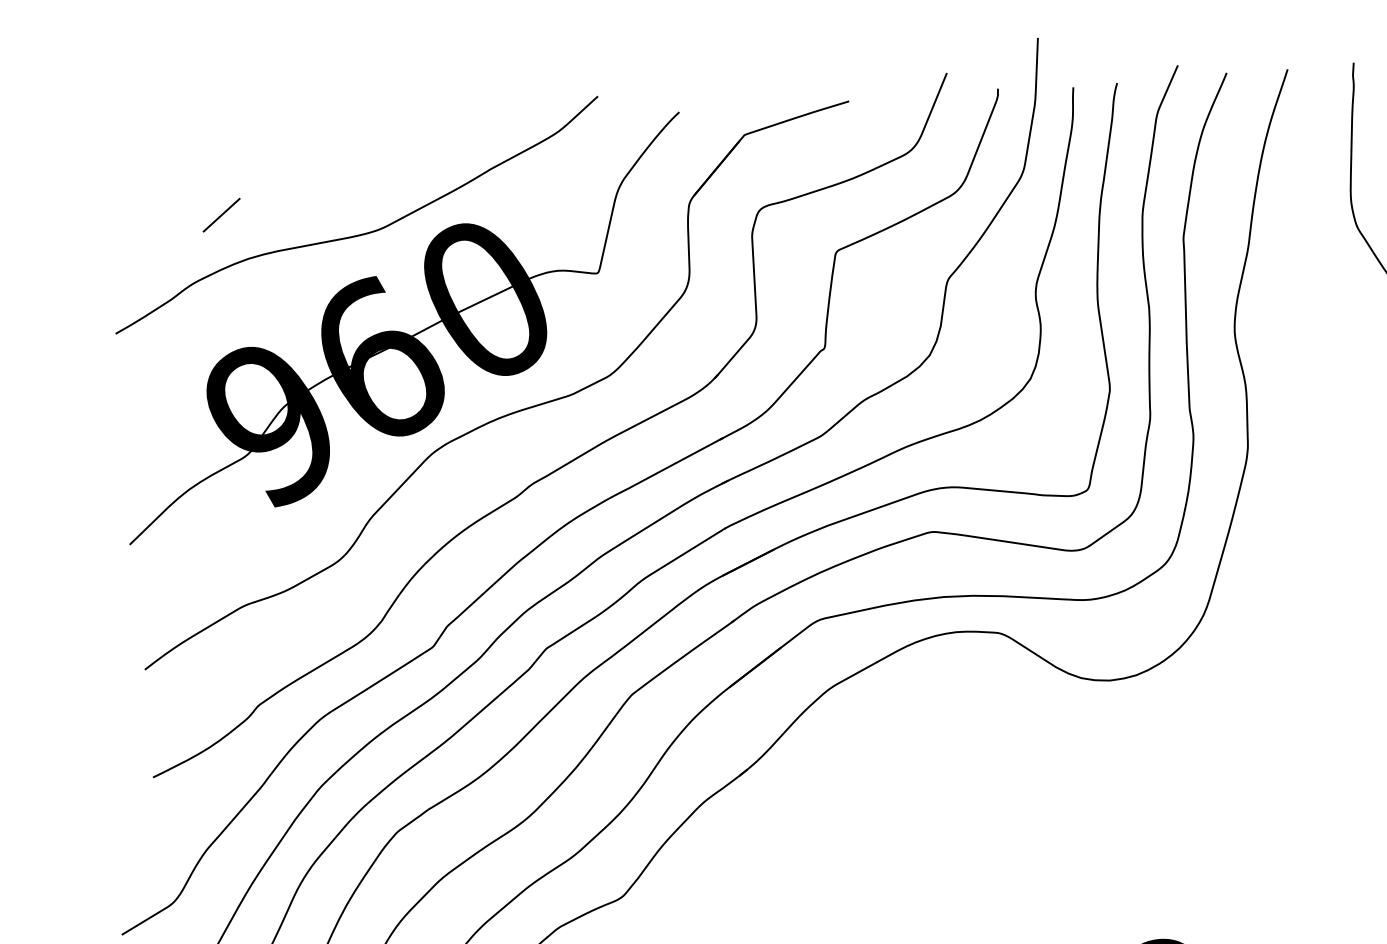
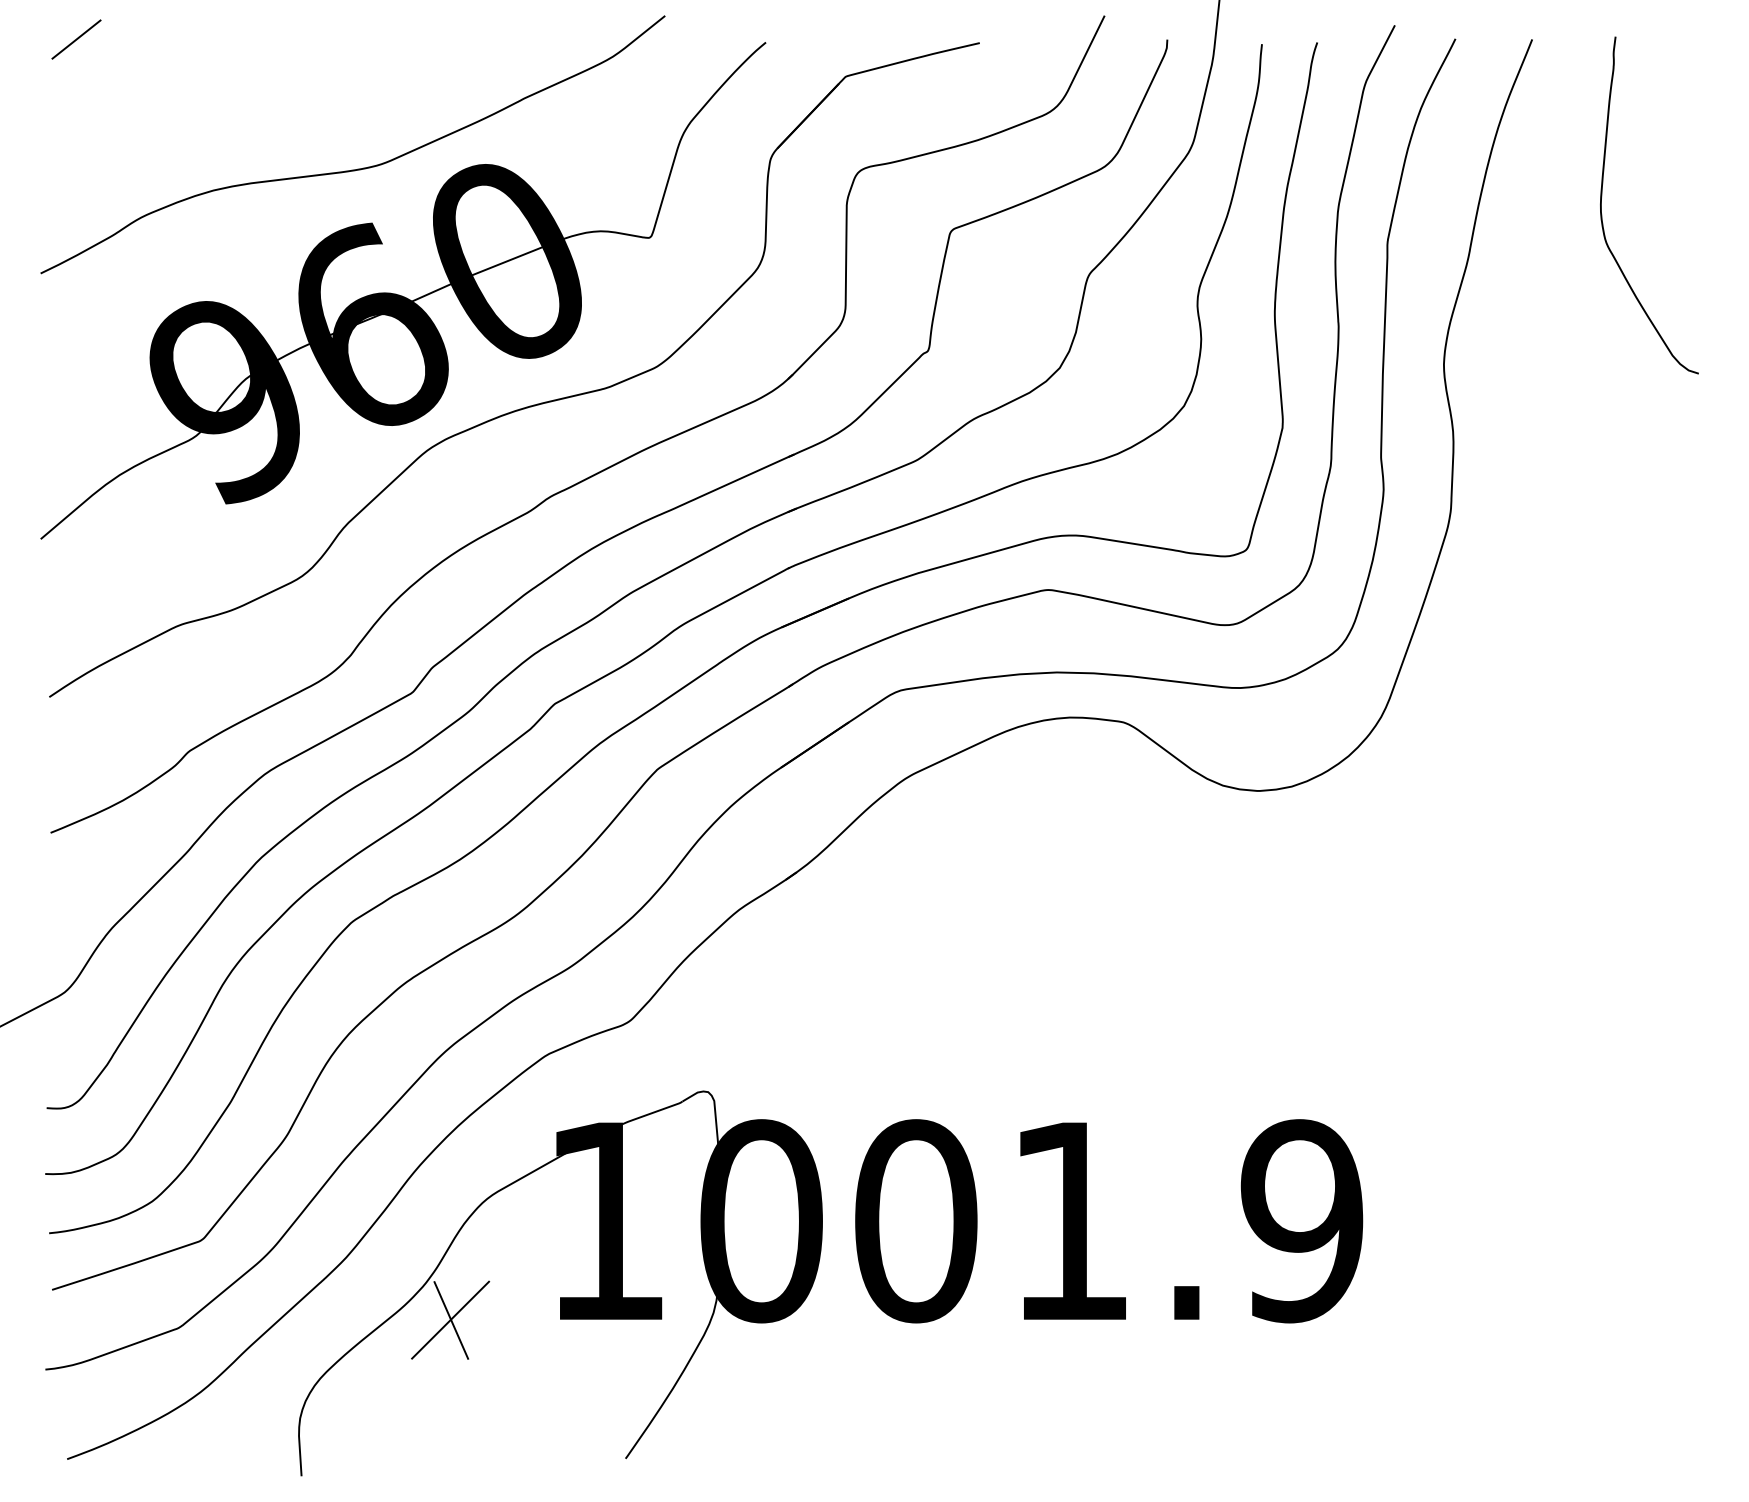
line: (221, 215) -> (76, 39), moved

